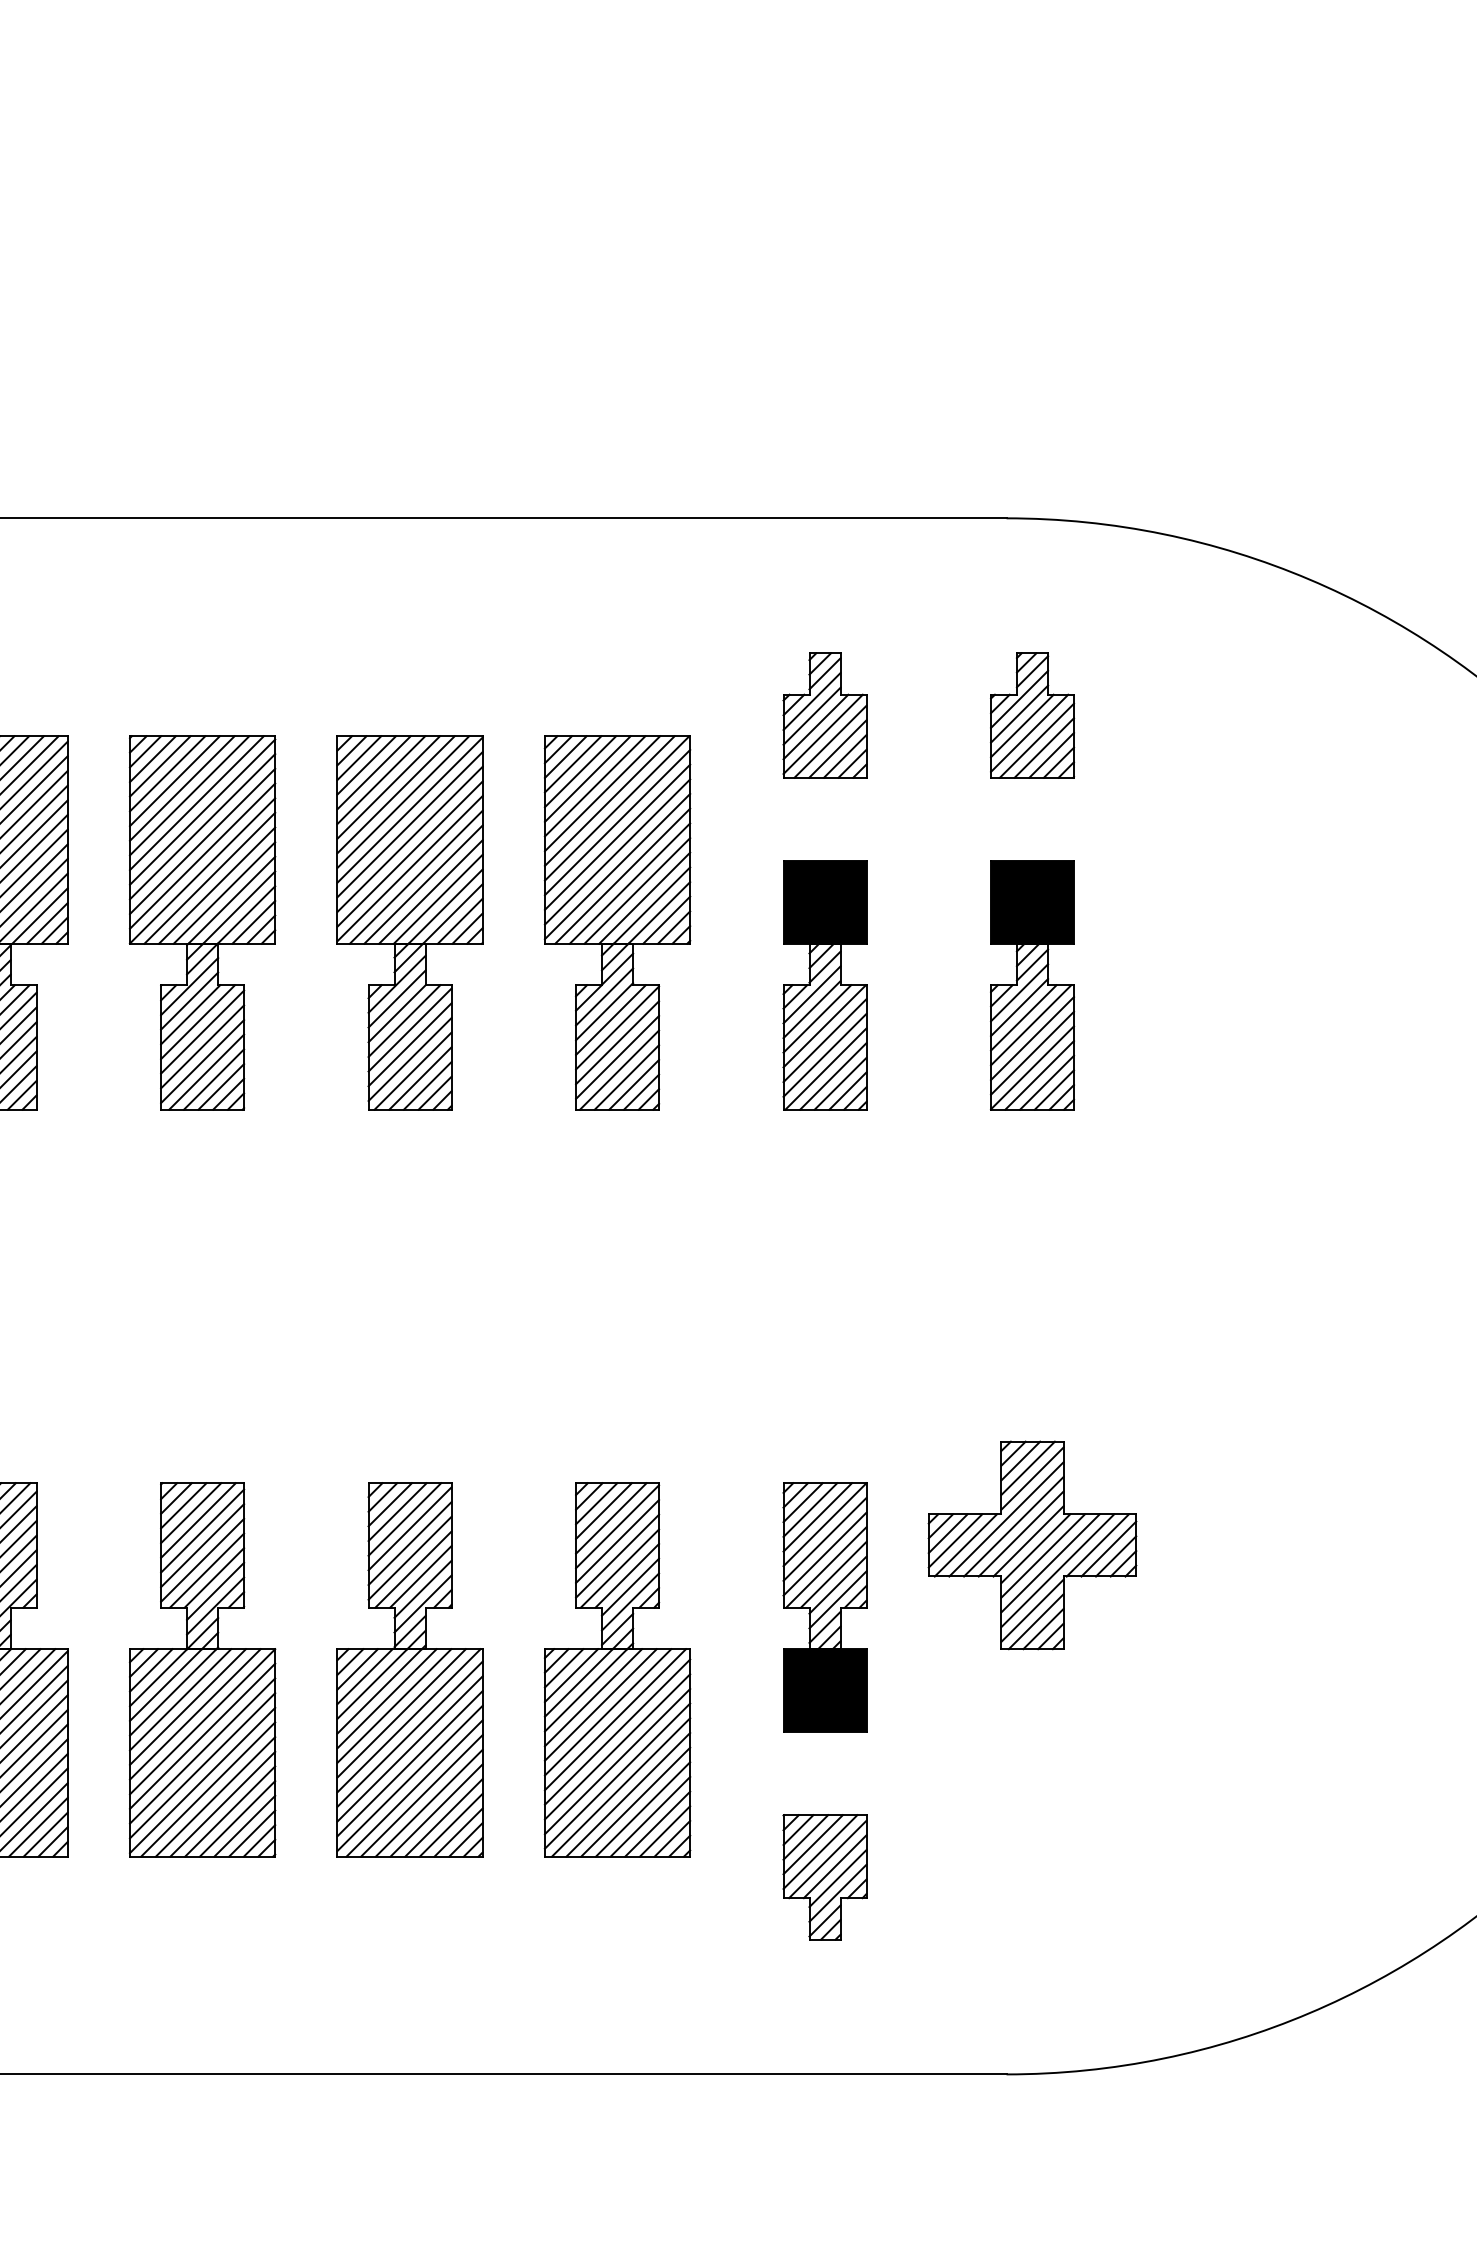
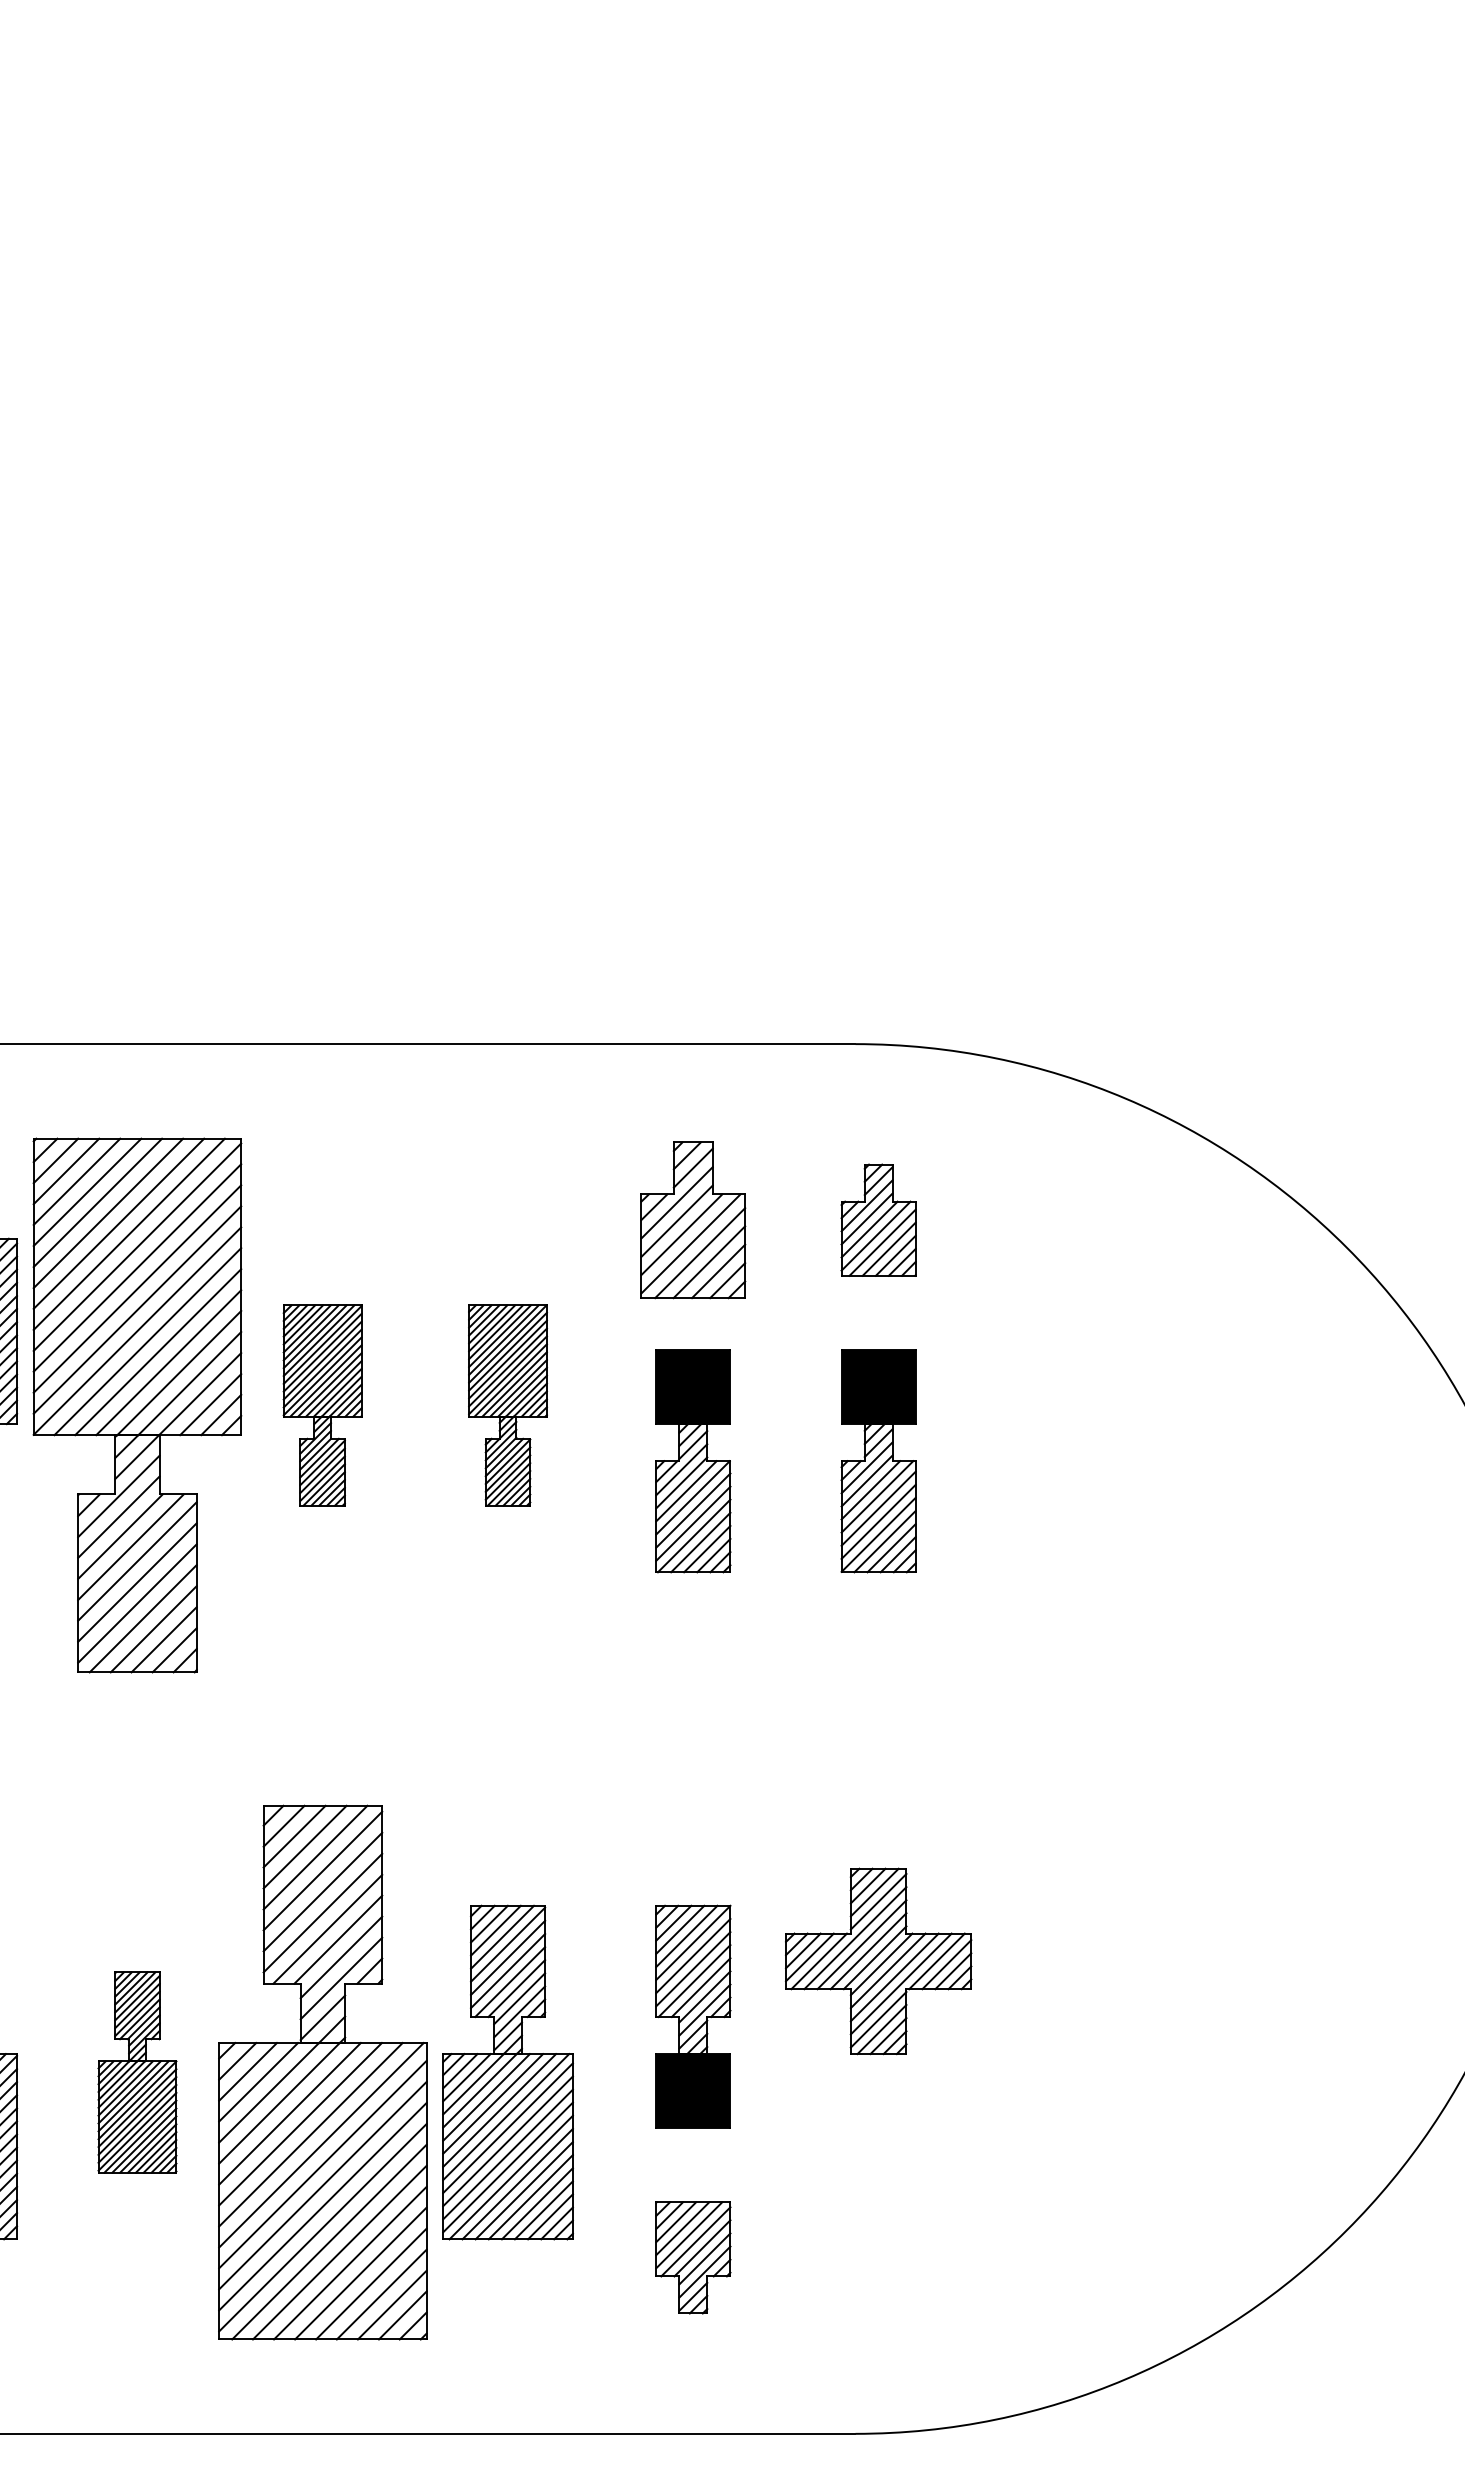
part: (825, 714) -> (693, 1219), size x1.4
part: (202, 922) -> (137, 1405), size x1.6
part: (409, 922) -> (322, 1405), size x0.6
part: (616, 922) -> (507, 1405), size x0.6
part: (202, 1669) -> (137, 2072), size x0.6
part: (409, 1669) -> (322, 2072), size x1.6

